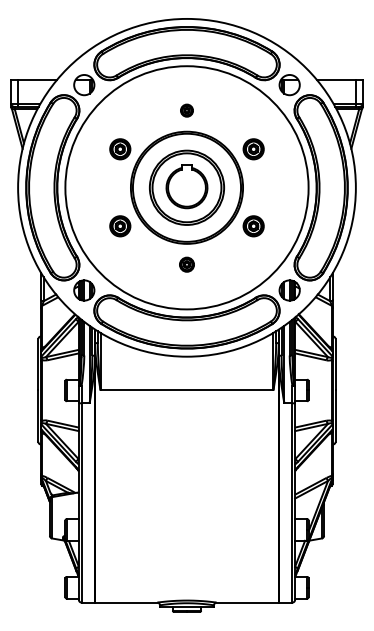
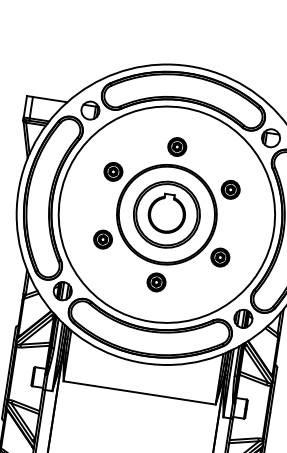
part: (186, 110) -> (176, 146), size x1.67
part: (186, 264) -> (156, 282), size x1.43

